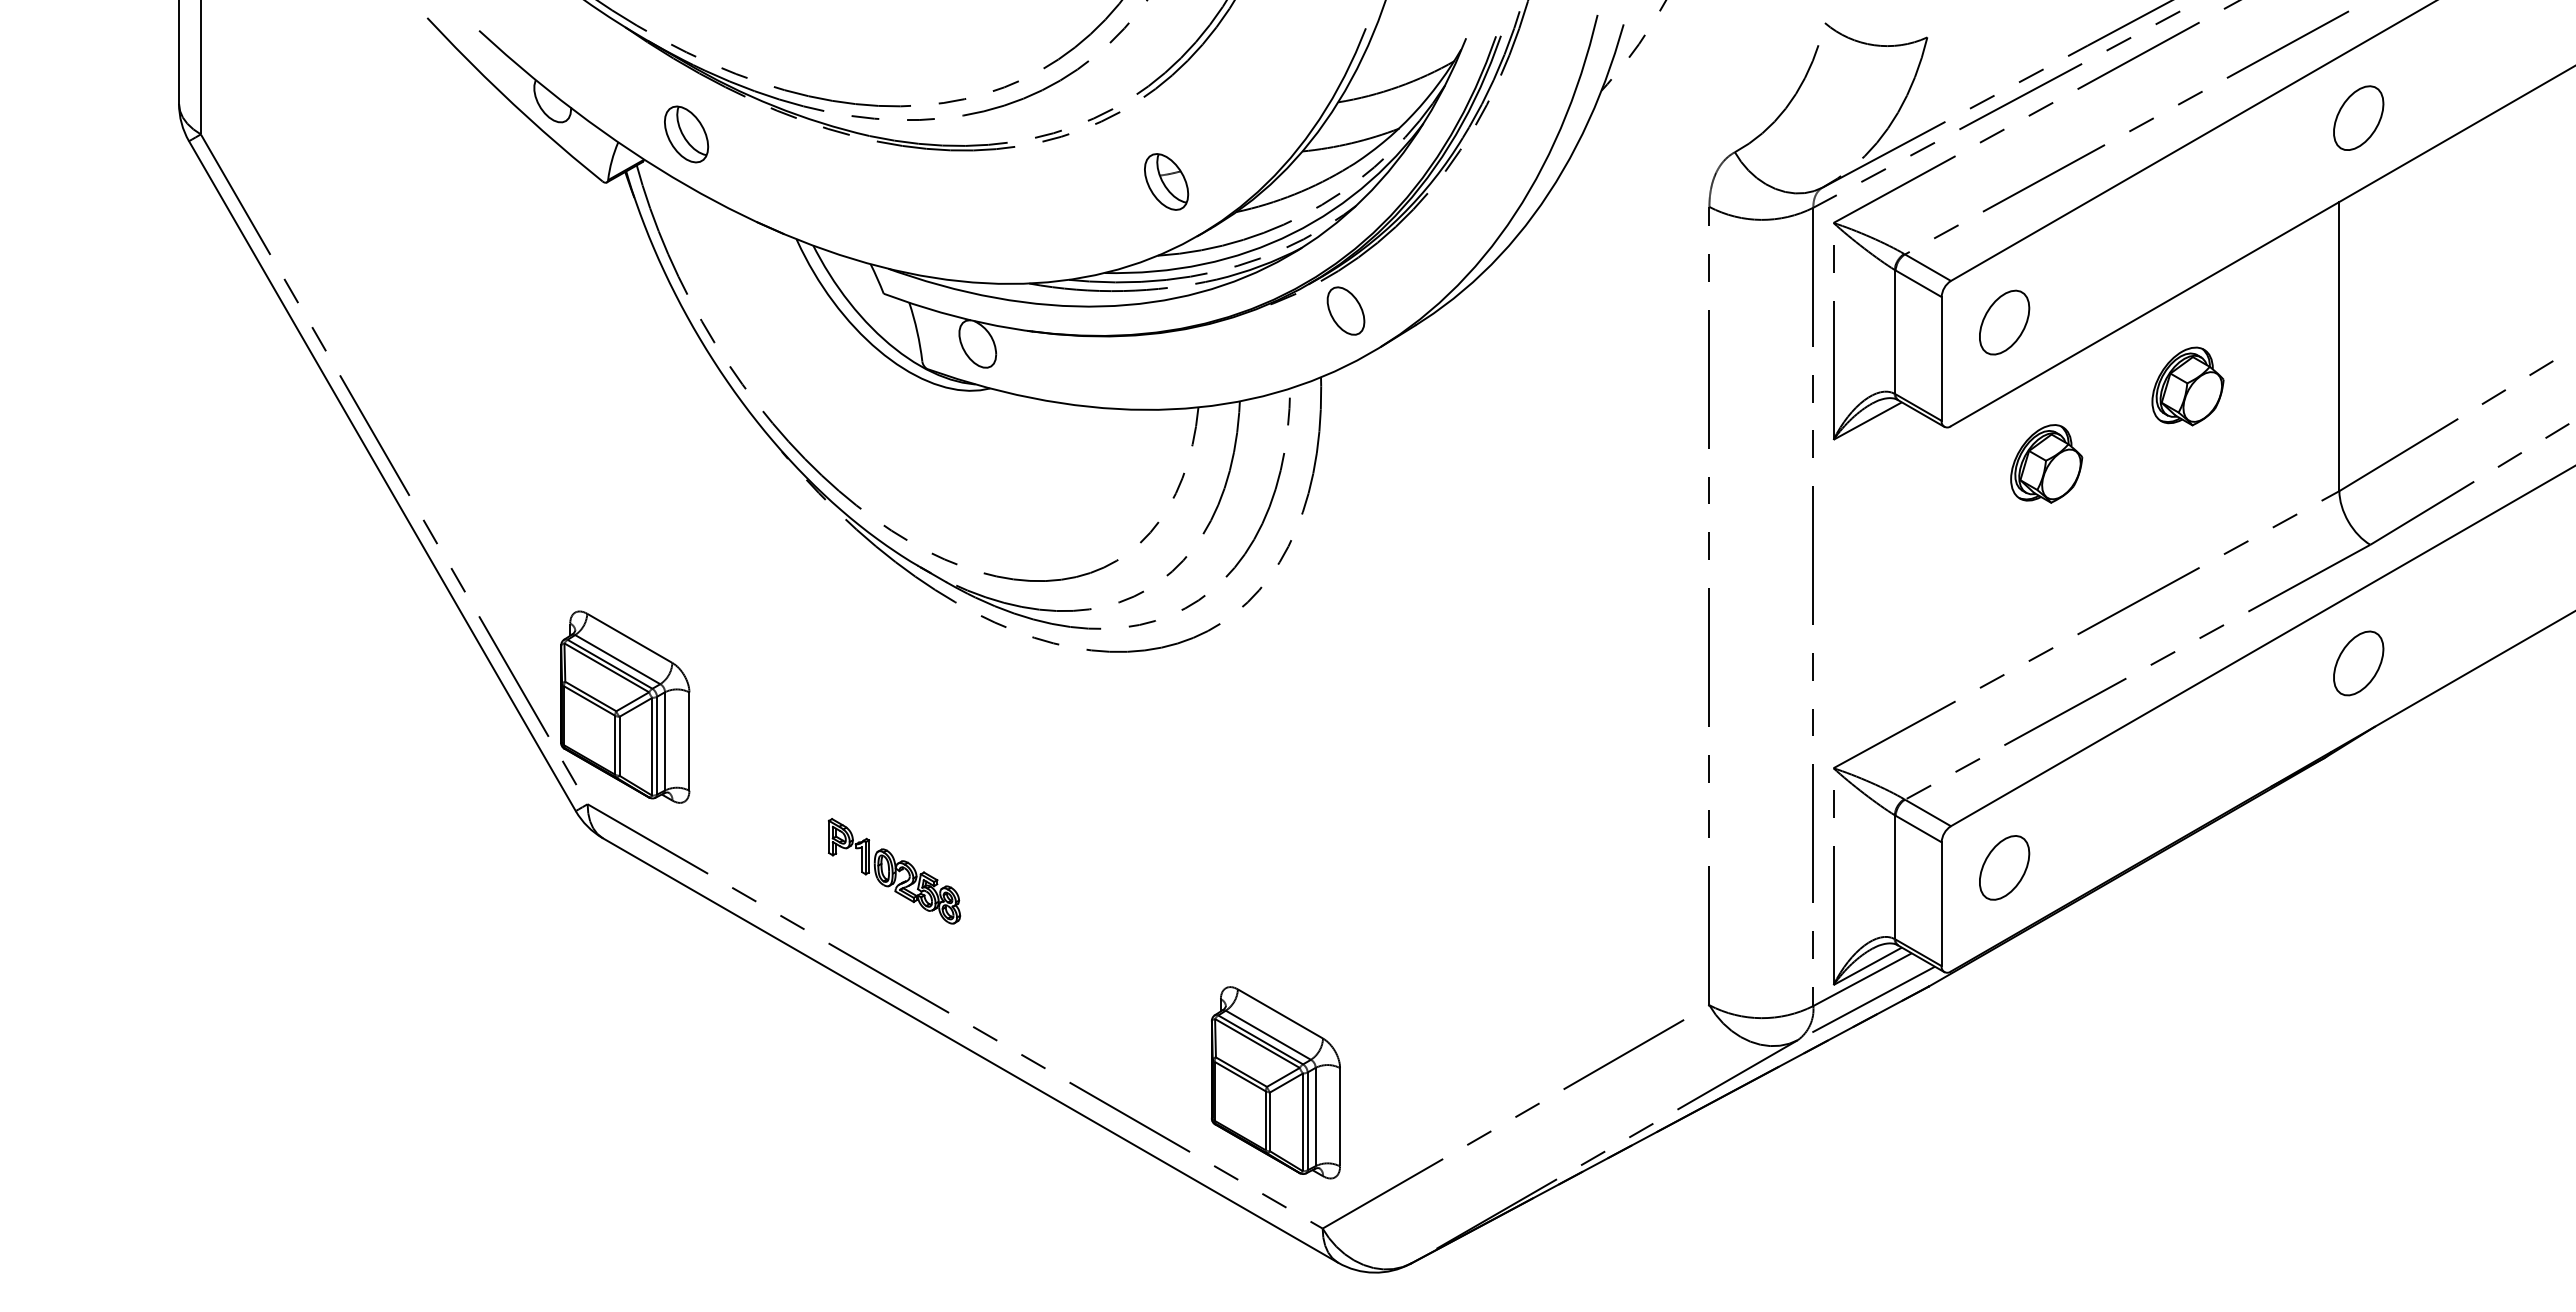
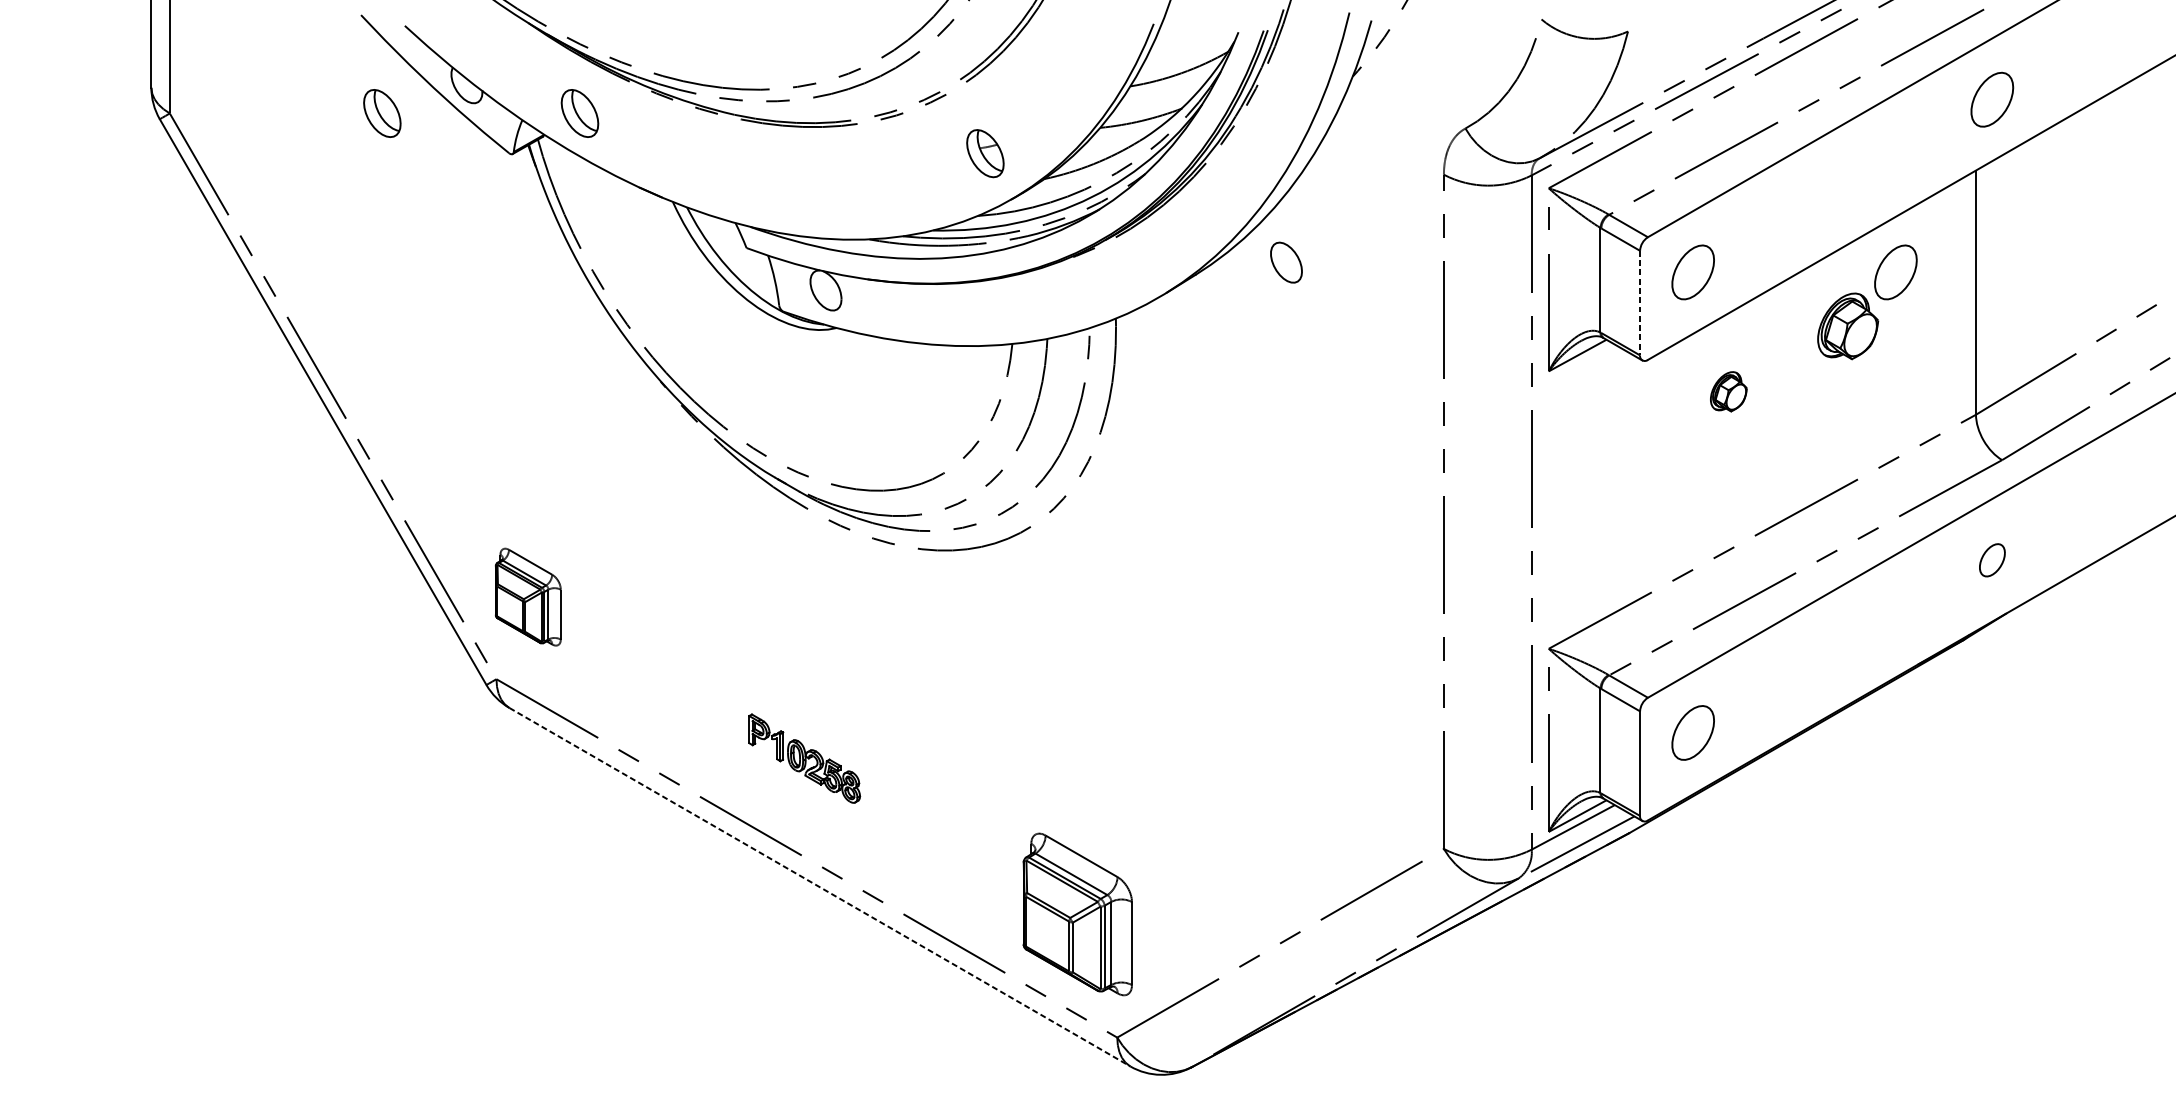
part: (452, 134) -> (382, 113), added
part: (1345, 310) -> (1286, 262), moved
part: (2244, 322) -> (1895, 272), added
line: (1941, 358) -> (1639, 302), solid -> dashed
part: (2046, 463) -> (1728, 391), size x0.6
part: (2358, 663) -> (1992, 560), size x0.6
part: (625, 706) -> (528, 596), size x0.6
part: (894, 871) -> (804, 758), moved
line: (971, 1050) -> (820, 887), solid -> dashed

